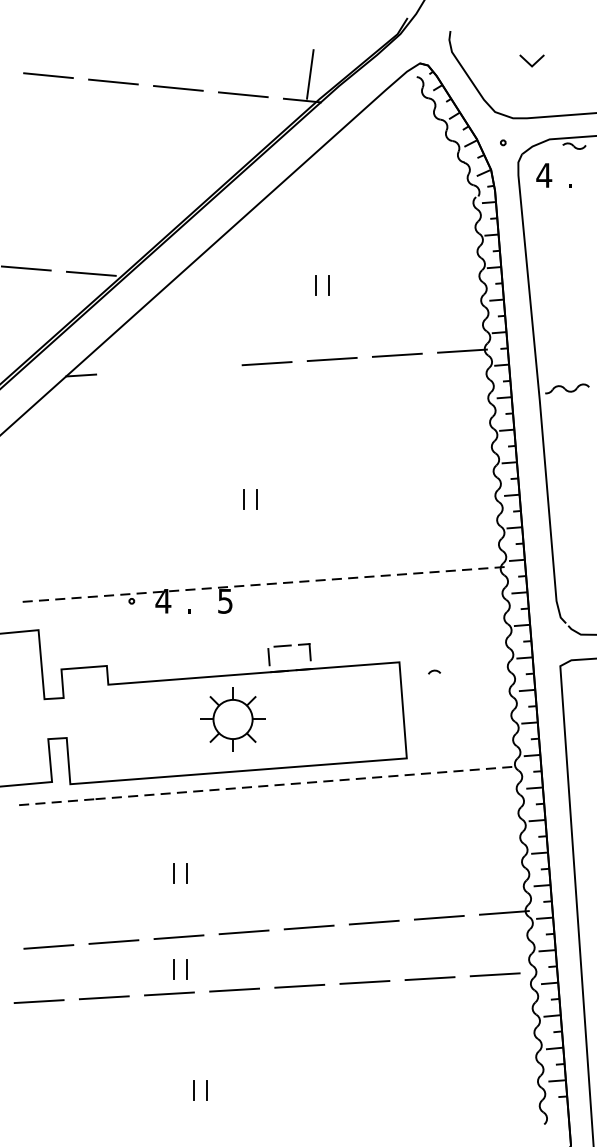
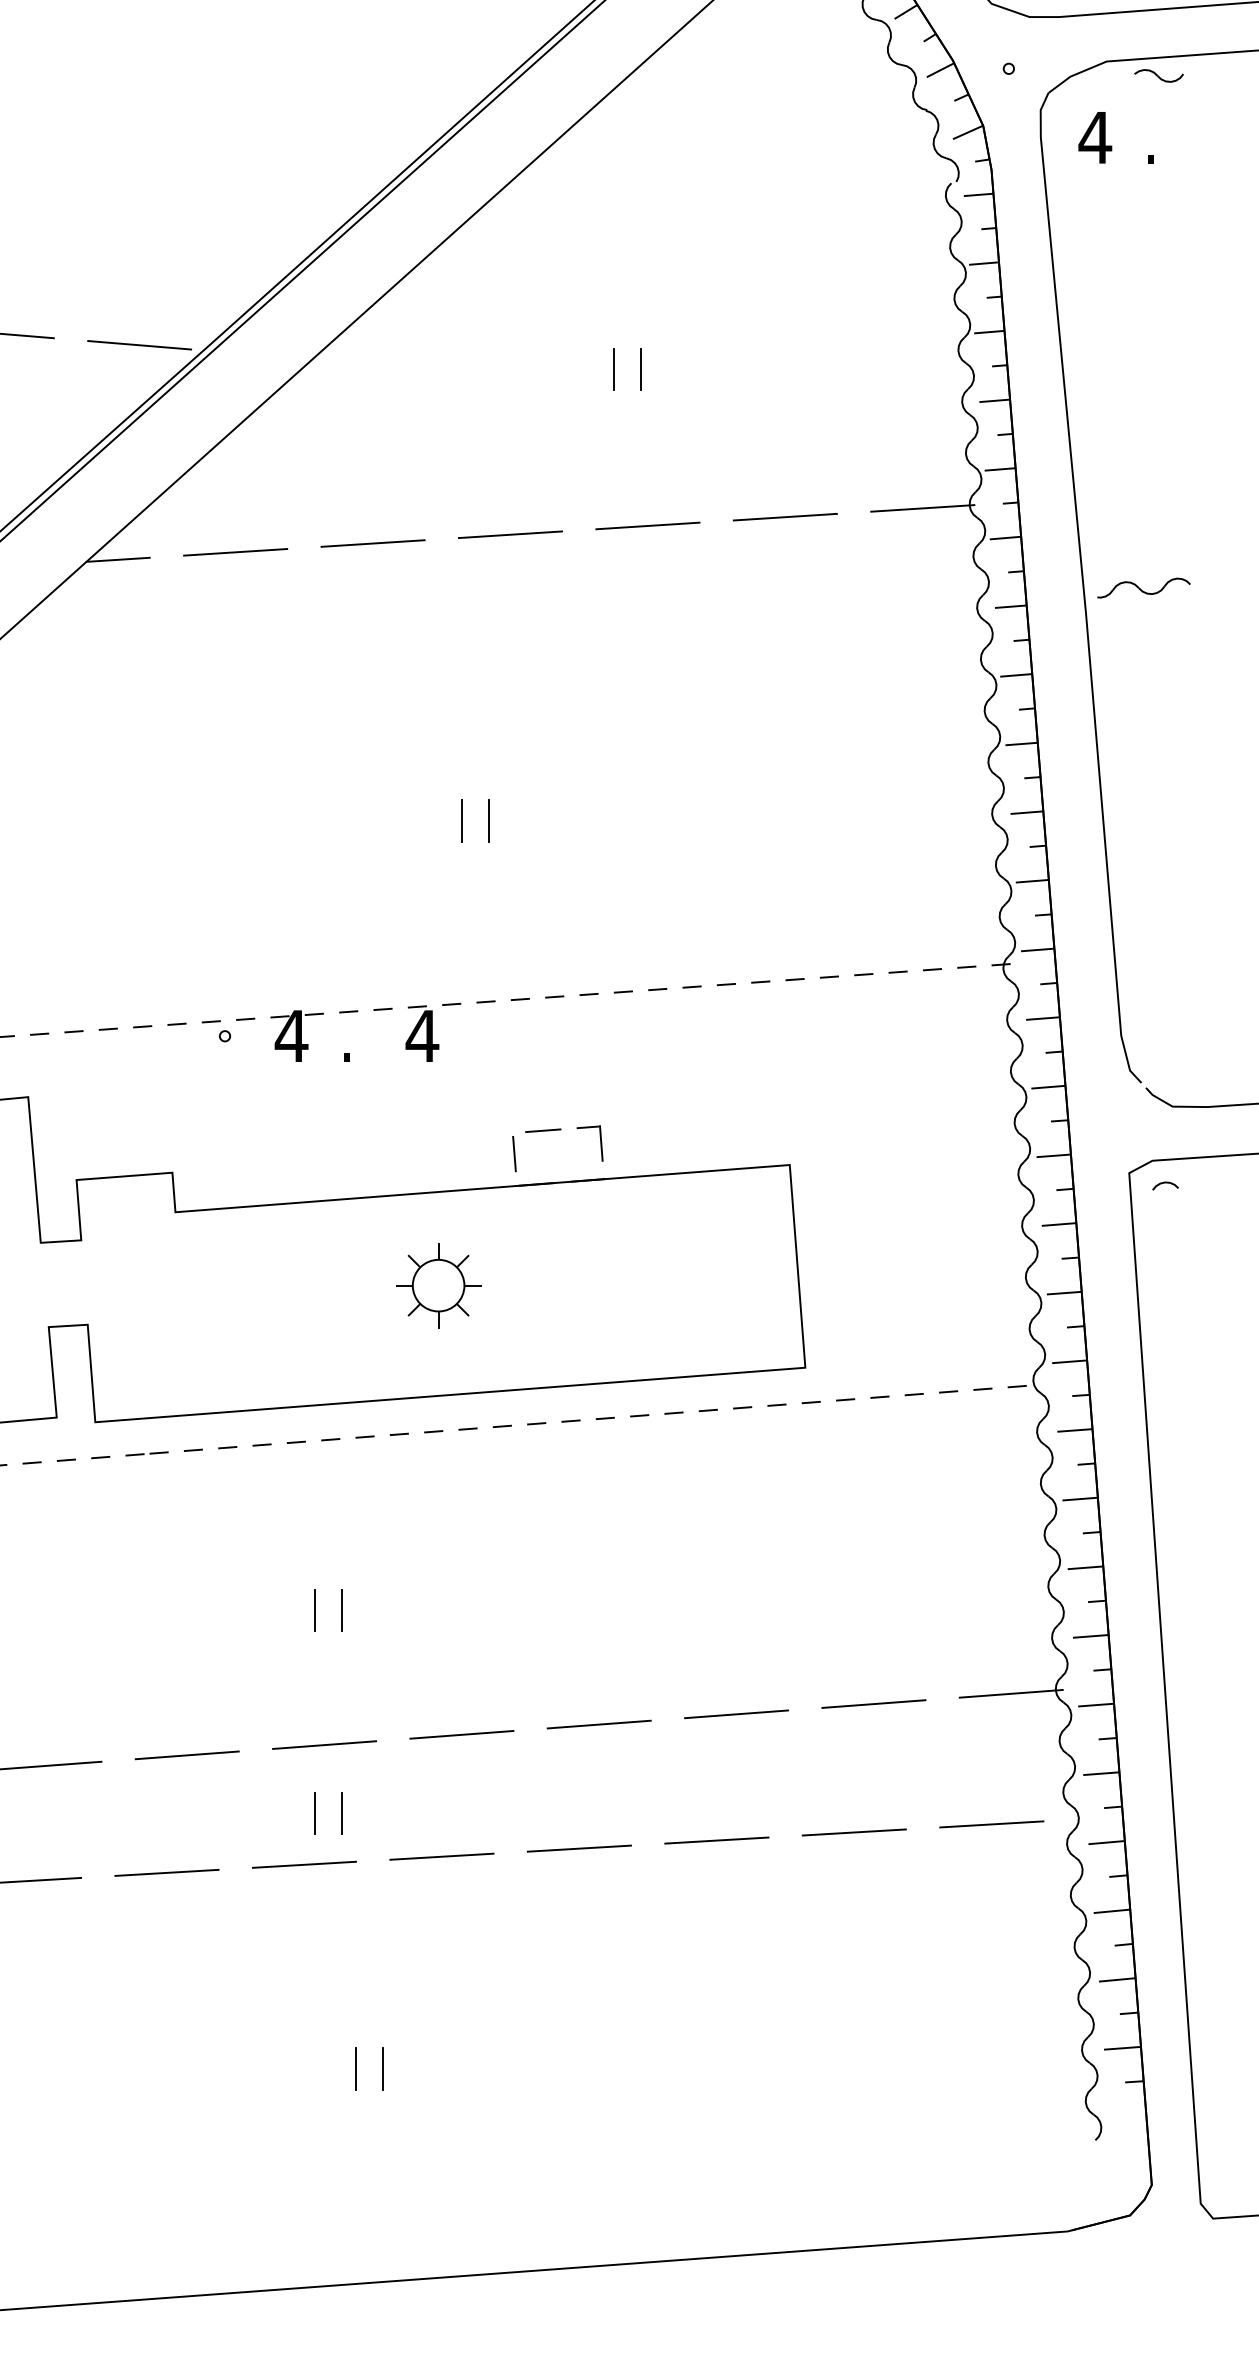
line: (201, 367) -> (372, 542), added
line: (136, 371) -> (234, 551), added
text: (225, 601) -> (422, 1036), 5 -> 4
curve: (434, 671) -> (1165, 1184), moved
part: (232, 719) -> (437, 1285), size x0.62

